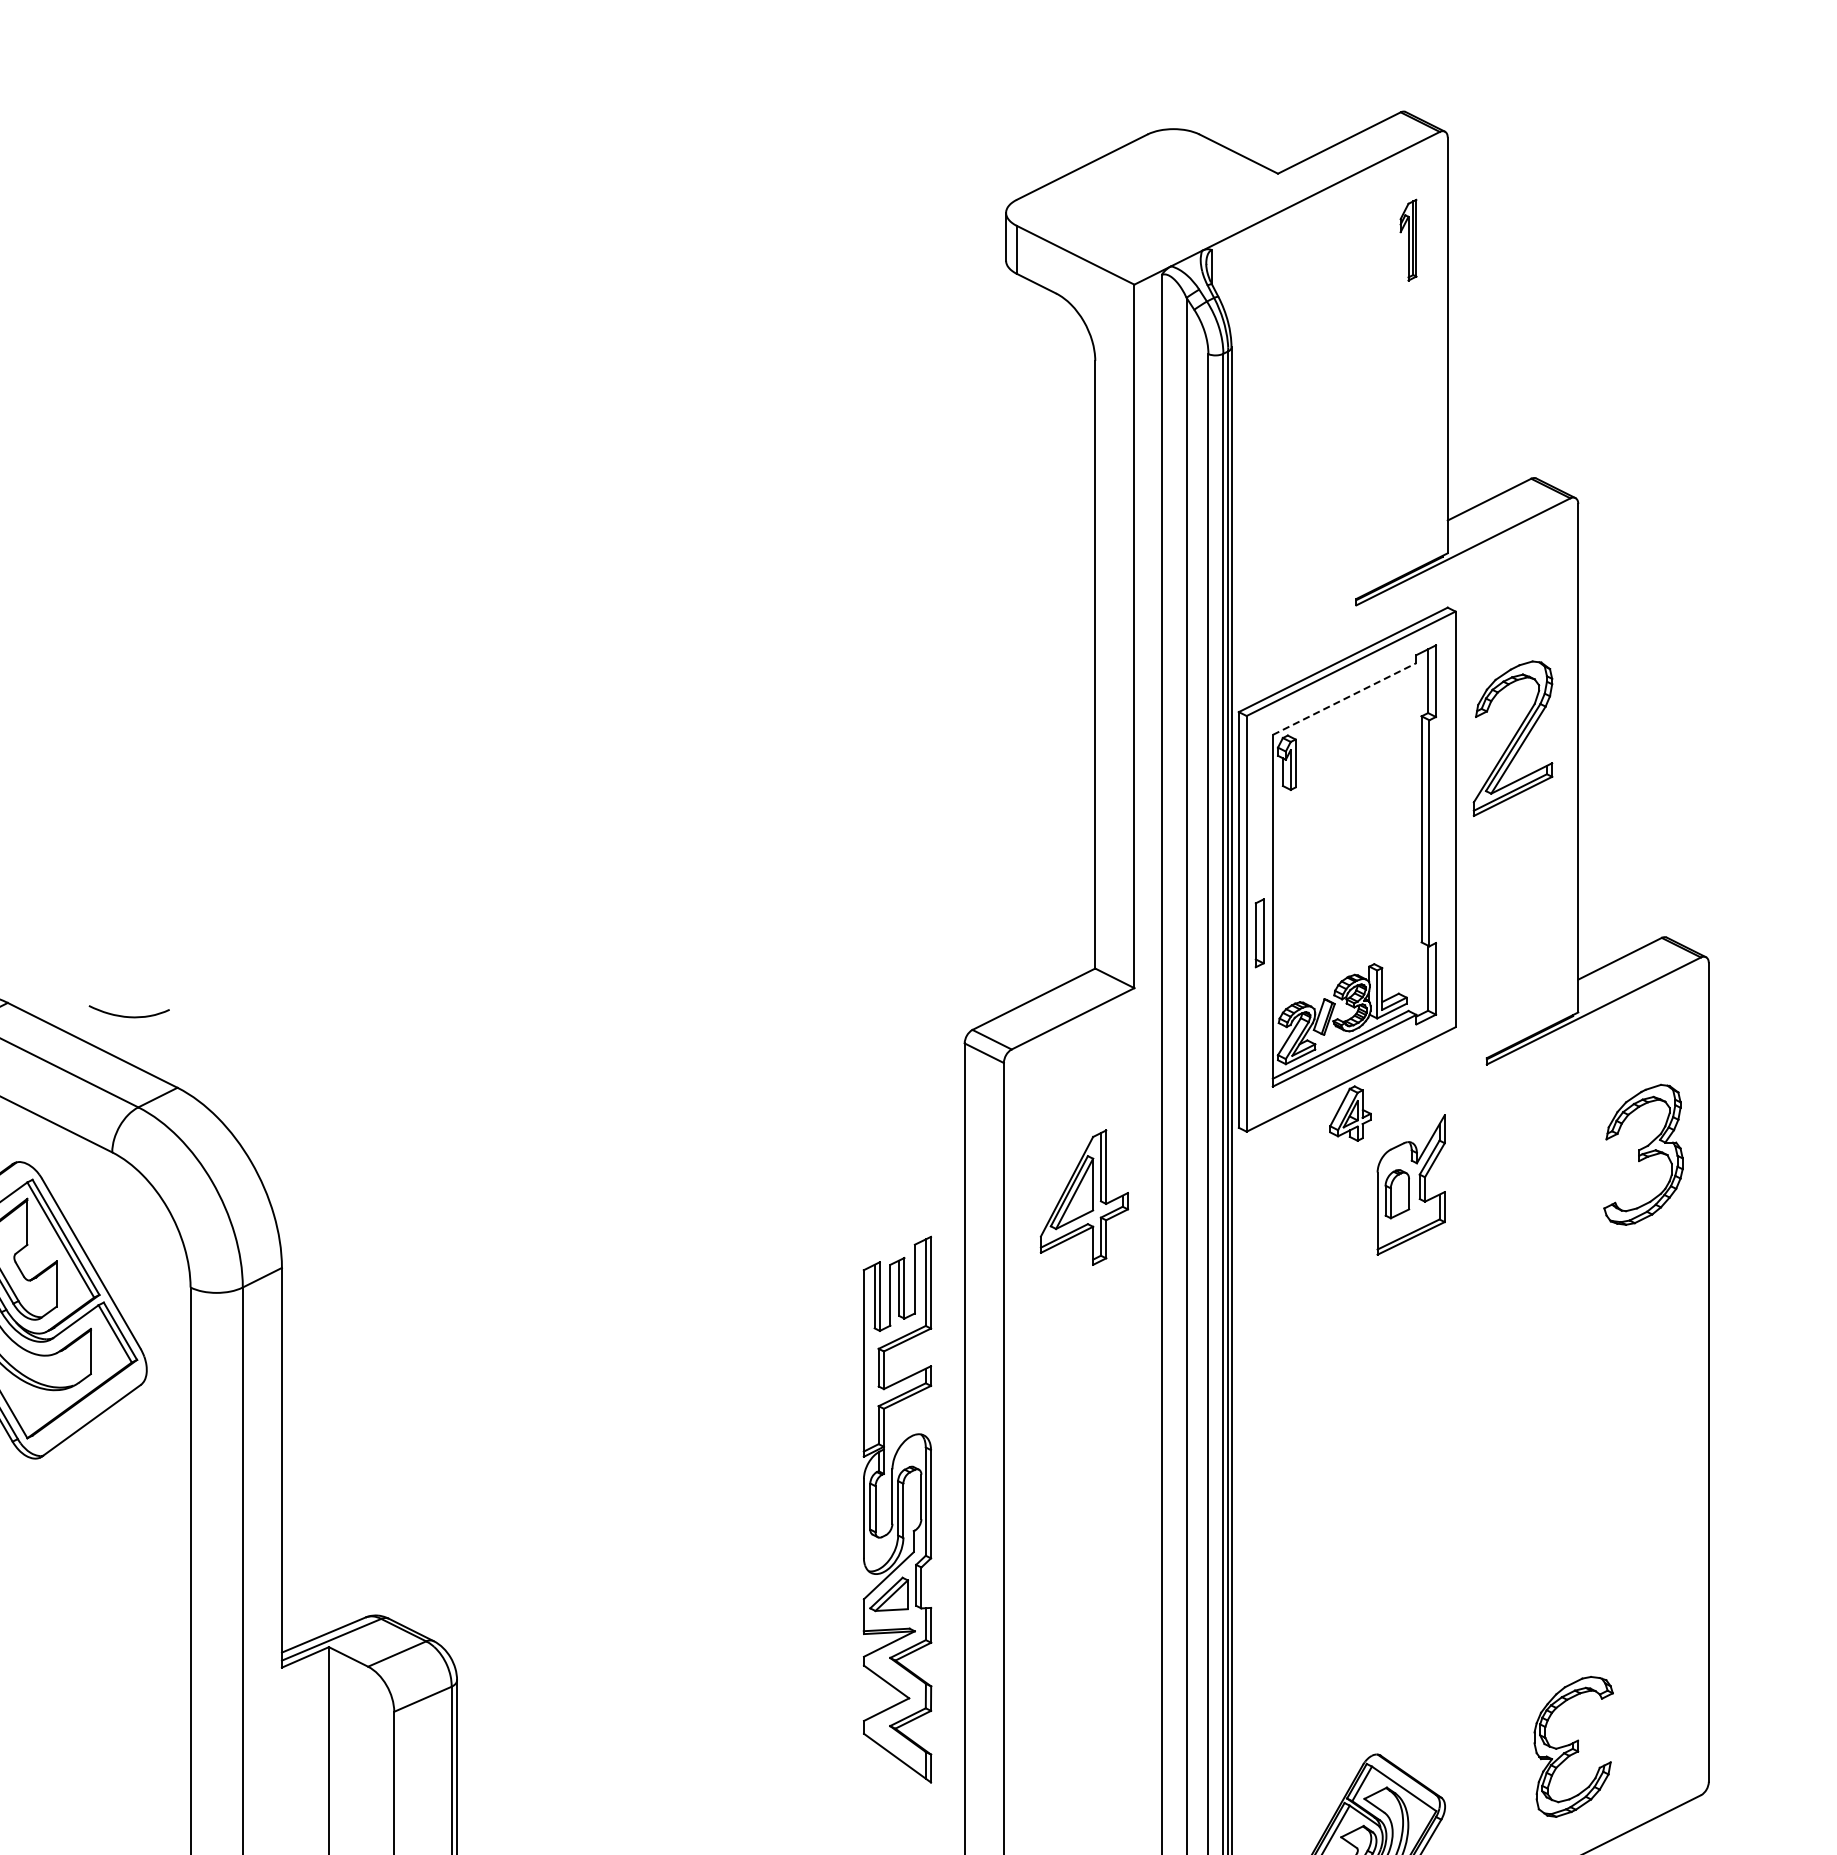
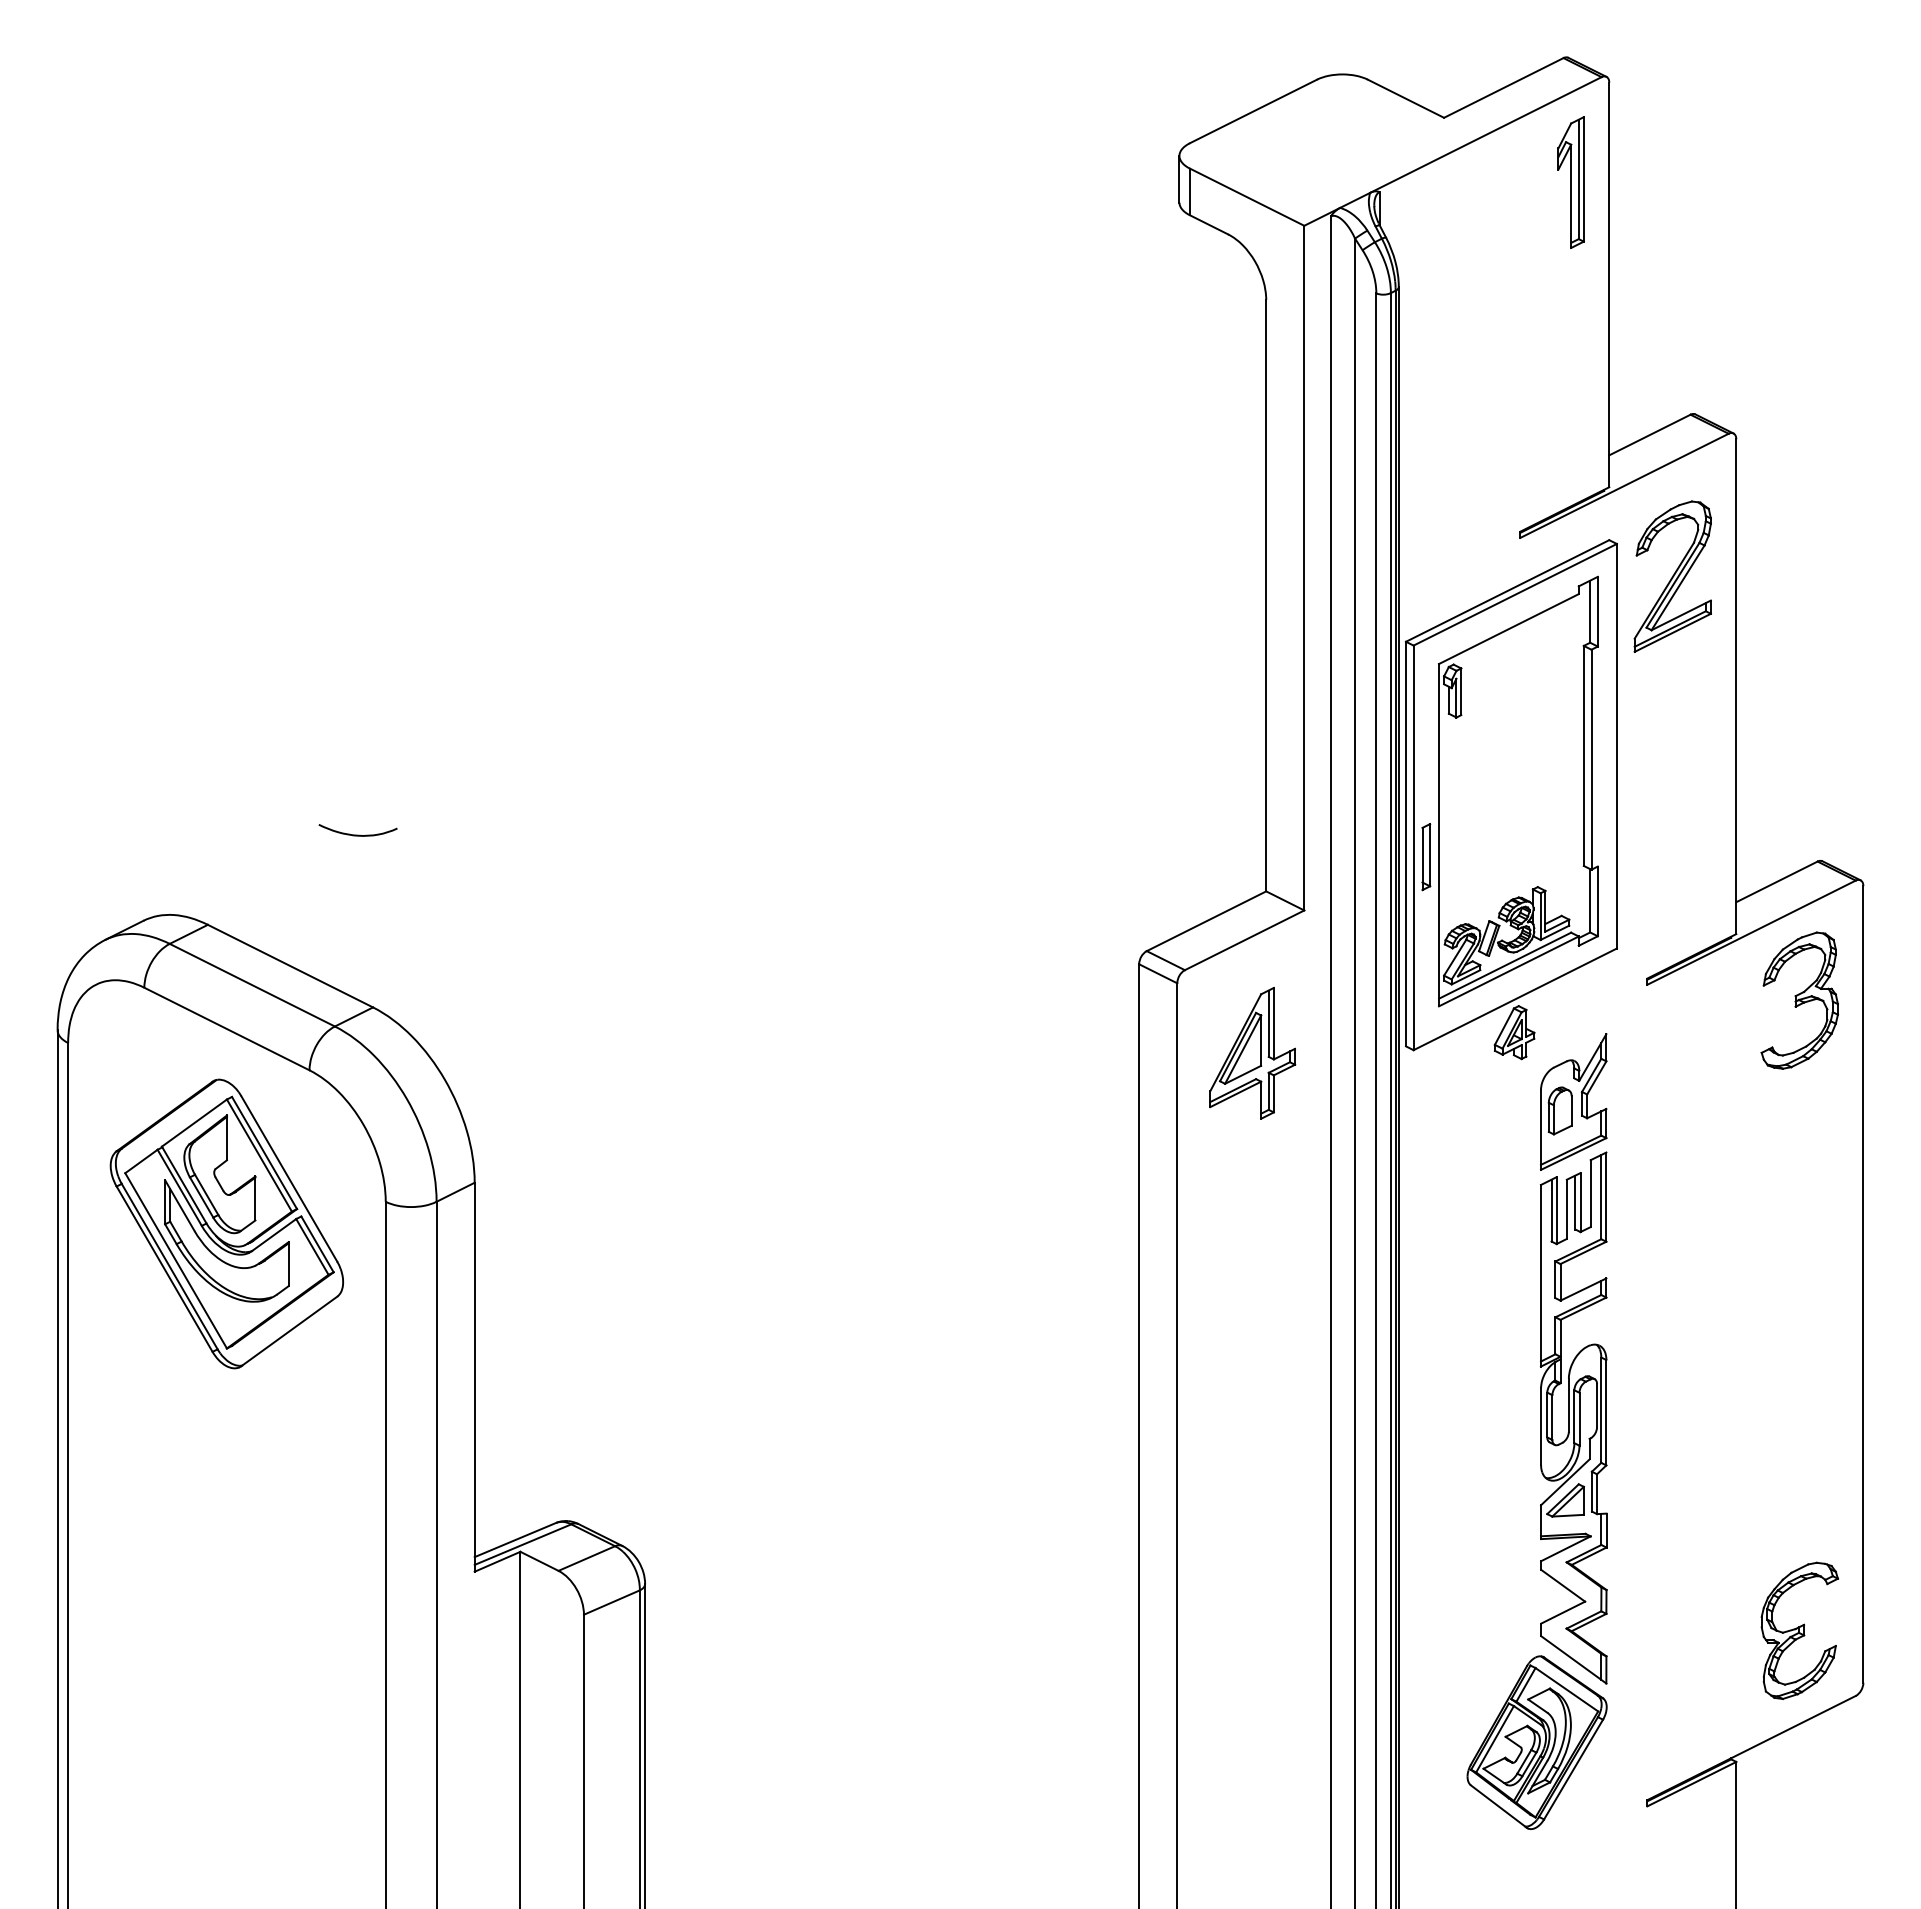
part: (1407, 240) -> (1570, 182), size x1.67
line: (1345, 698) -> (1509, 628), dashed -> solid
part: (1512, 738) -> (1672, 576), moved
curve: (128, 1015) -> (357, 834), moved
part: (1643, 1154) -> (1799, 1000), moved
part: (1084, 1197) -> (1252, 1053), moved
part: (897, 1509) -> (1573, 1417), moved
part: (1573, 1746) -> (1799, 1630), moved

